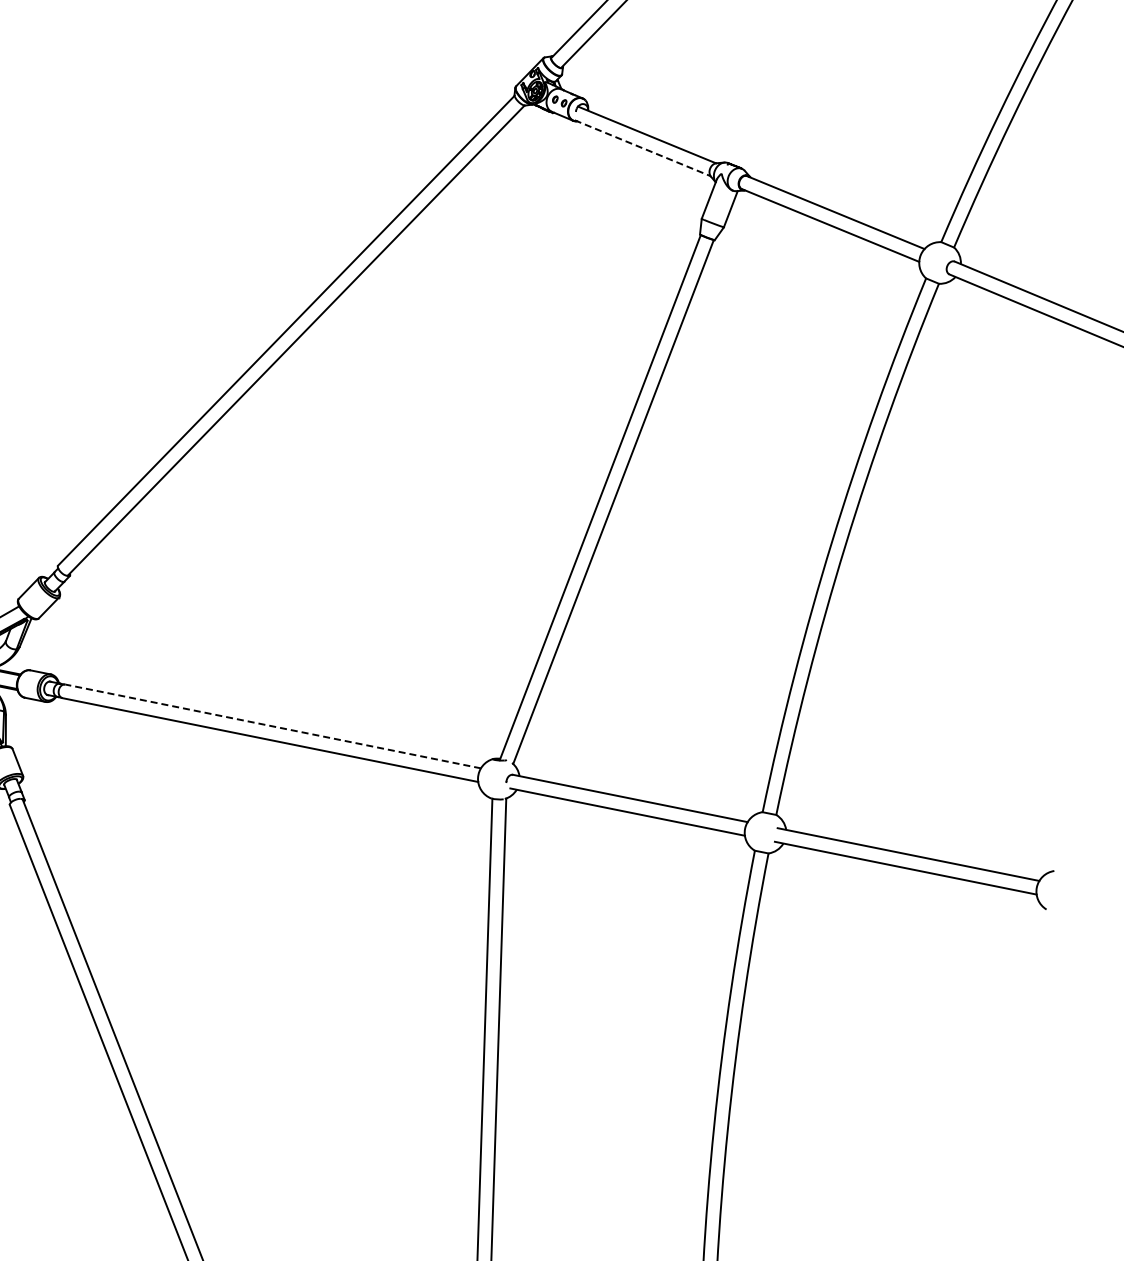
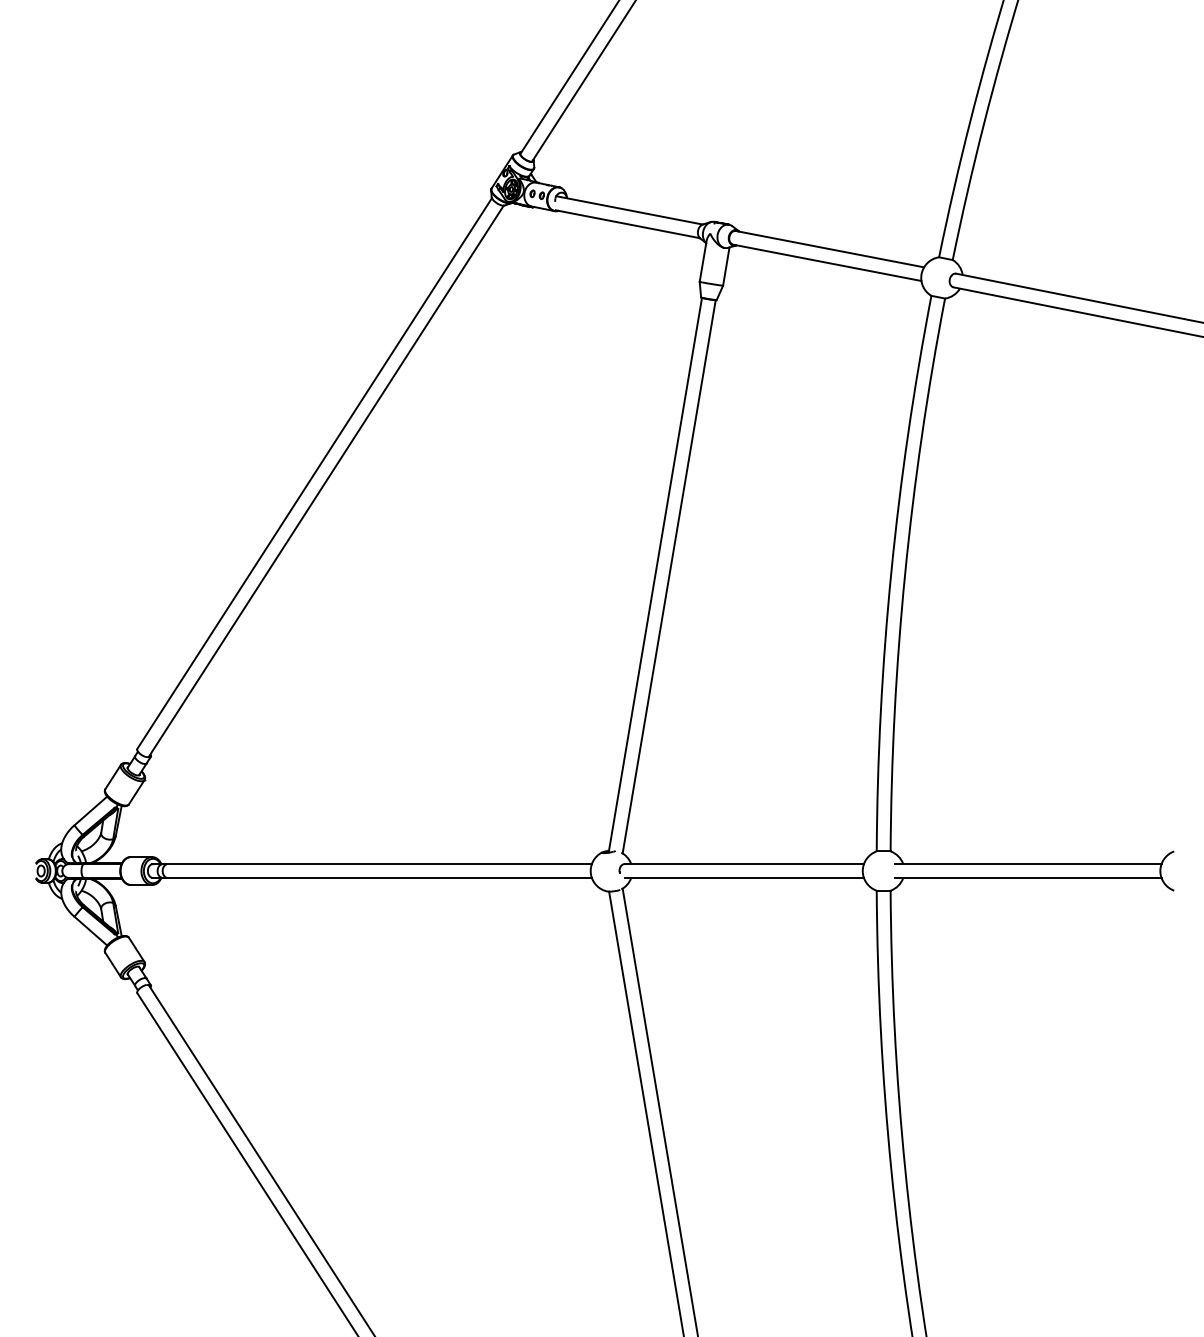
line: (643, 148) -> (628, 224), dashed -> solid
line: (272, 726) -> (379, 864), dashed -> solid

